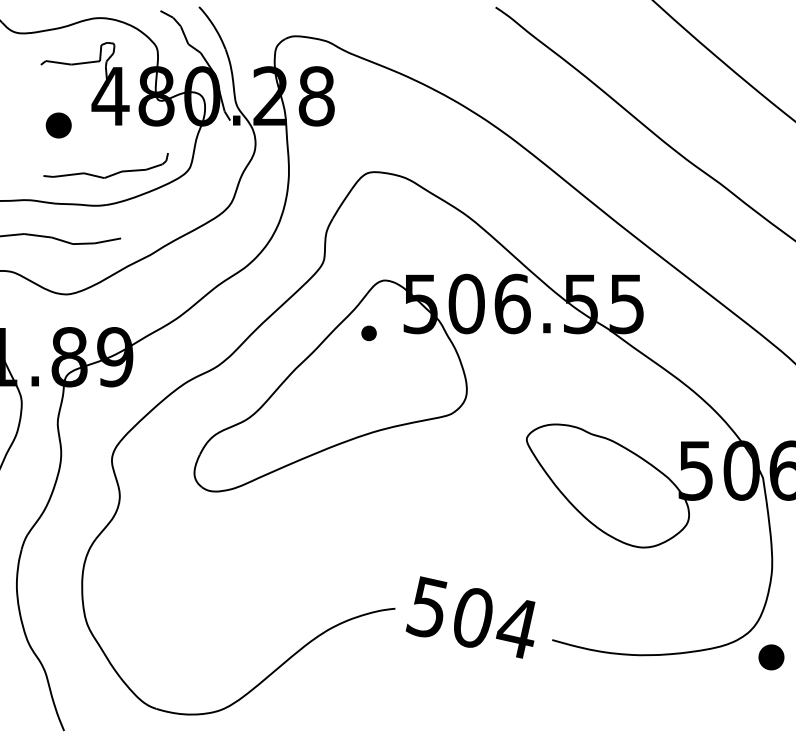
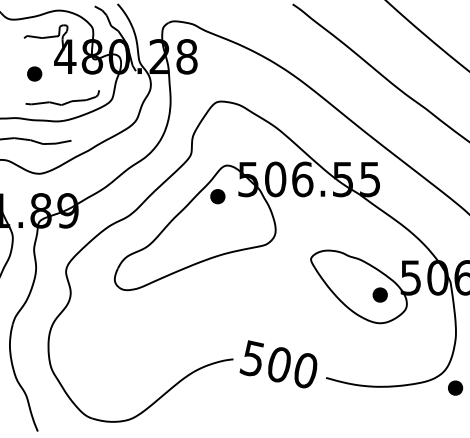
part: (368, 332) -> (217, 196), size x1.67
part: (642, 498) -> (379, 294), added
text: (515, 627) -> (304, 370), 504 -> 500

